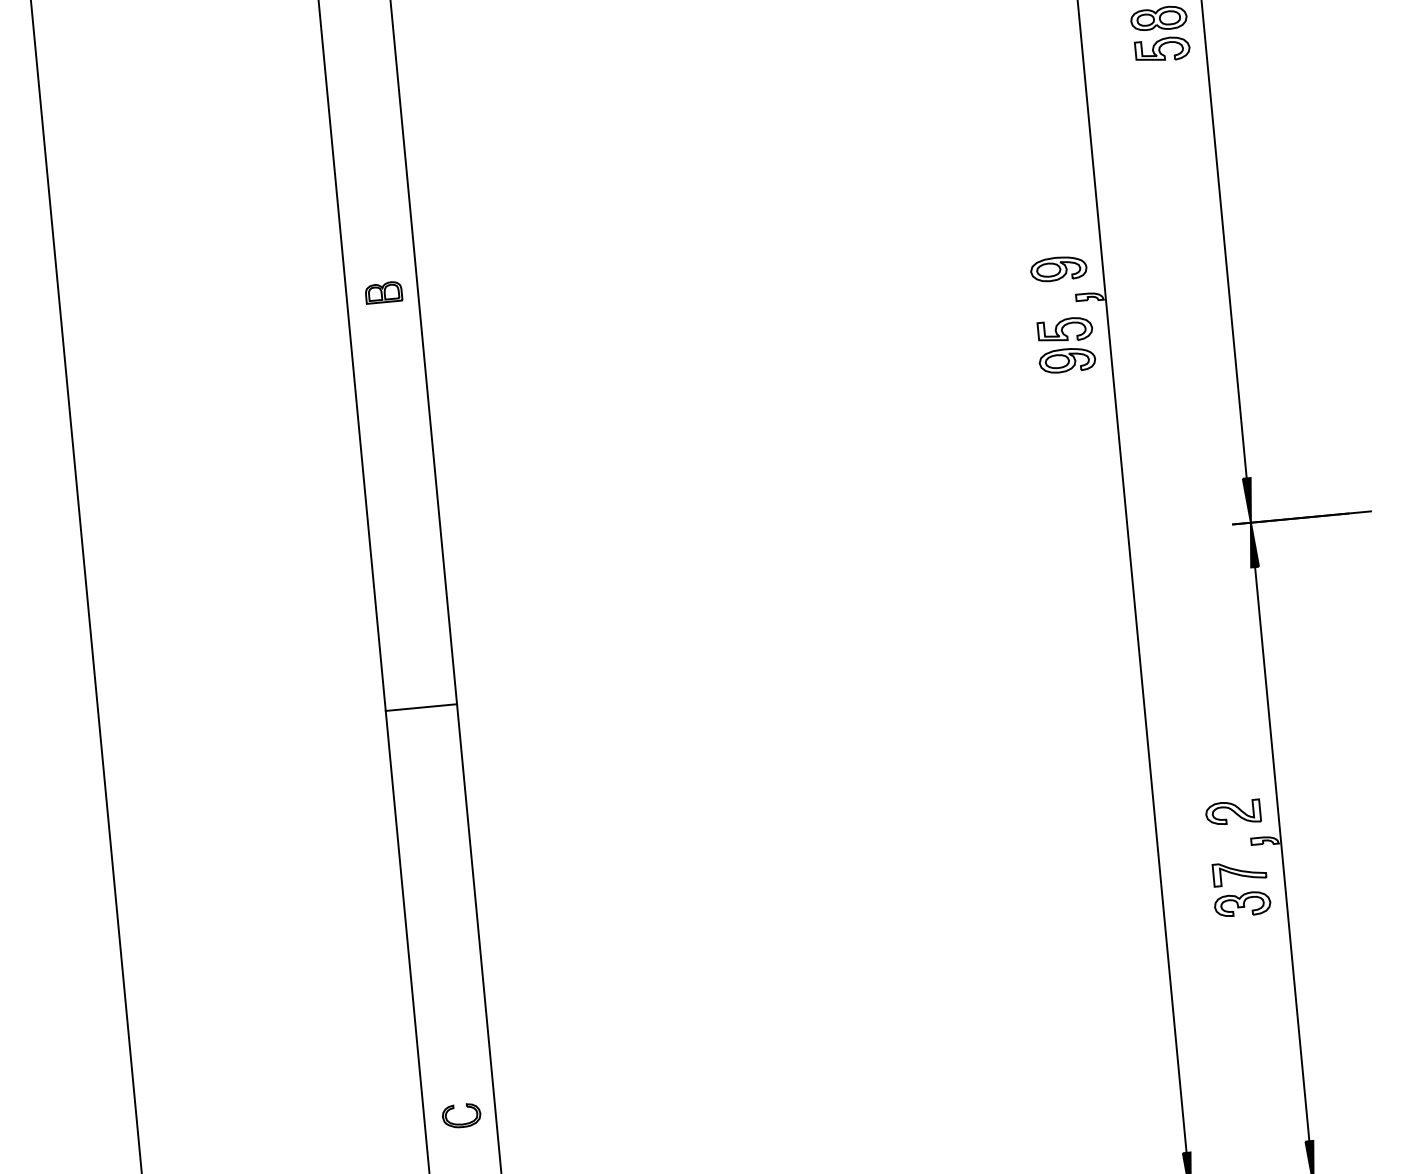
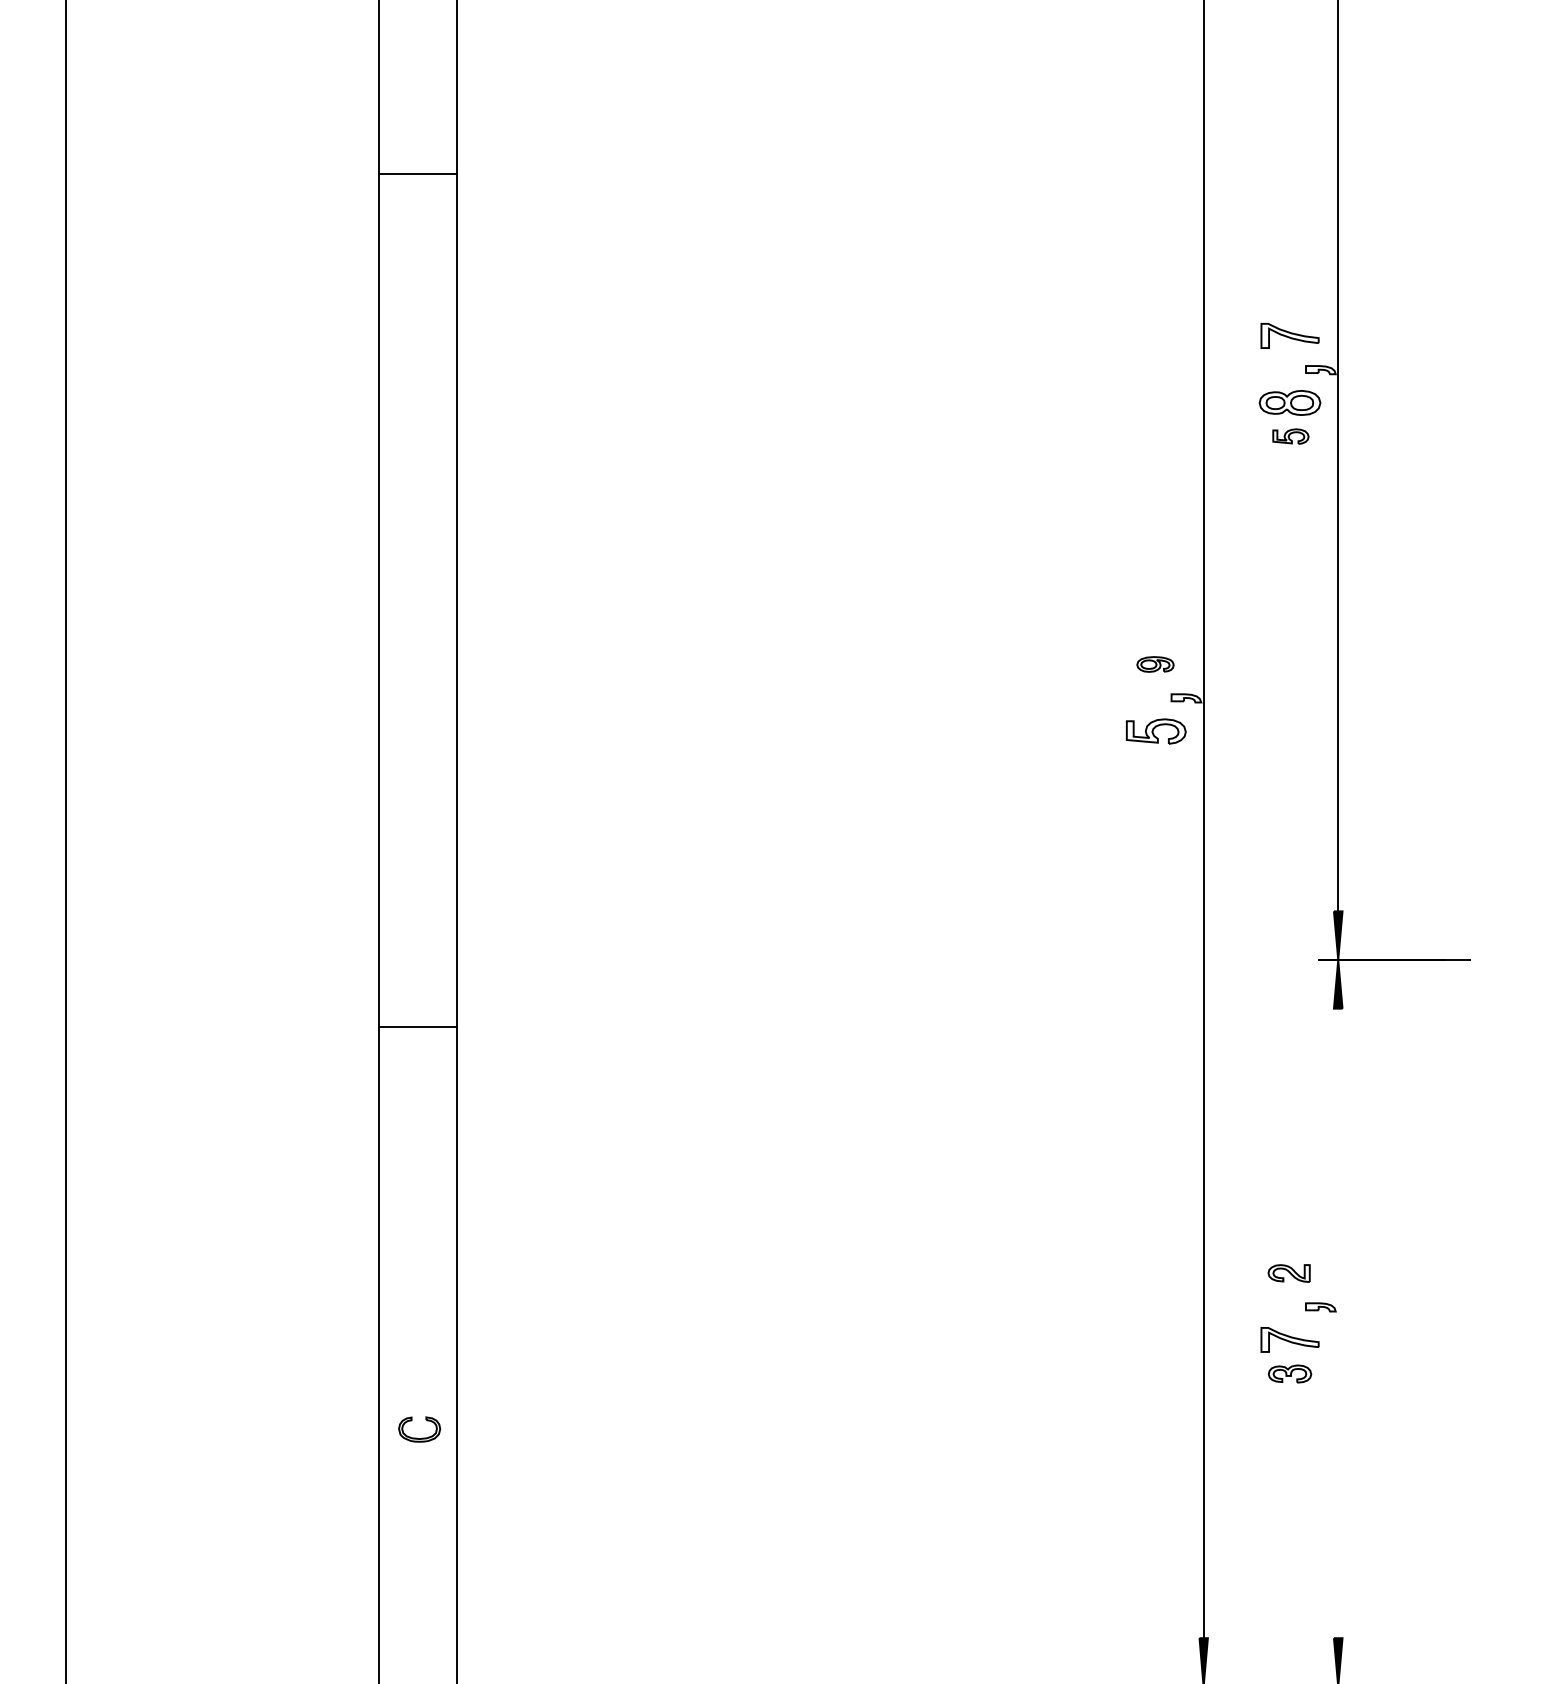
part: (1162, 49) -> (1290, 436), size x0.6
part: (1058, 268) -> (1155, 664), size x0.6
part: (383, 292) -> (419, 620), removed
part: (1067, 360) -> (1155, 764), removed
line: (421, 707) -> (417, 1026), moved
part: (1232, 812) -> (1288, 1273), size x0.7
line: (1282, 854) -> (1338, 1323), removed
part: (1242, 904) -> (1289, 1373), size x0.7
part: (459, 1123) -> (416, 1437), moved

